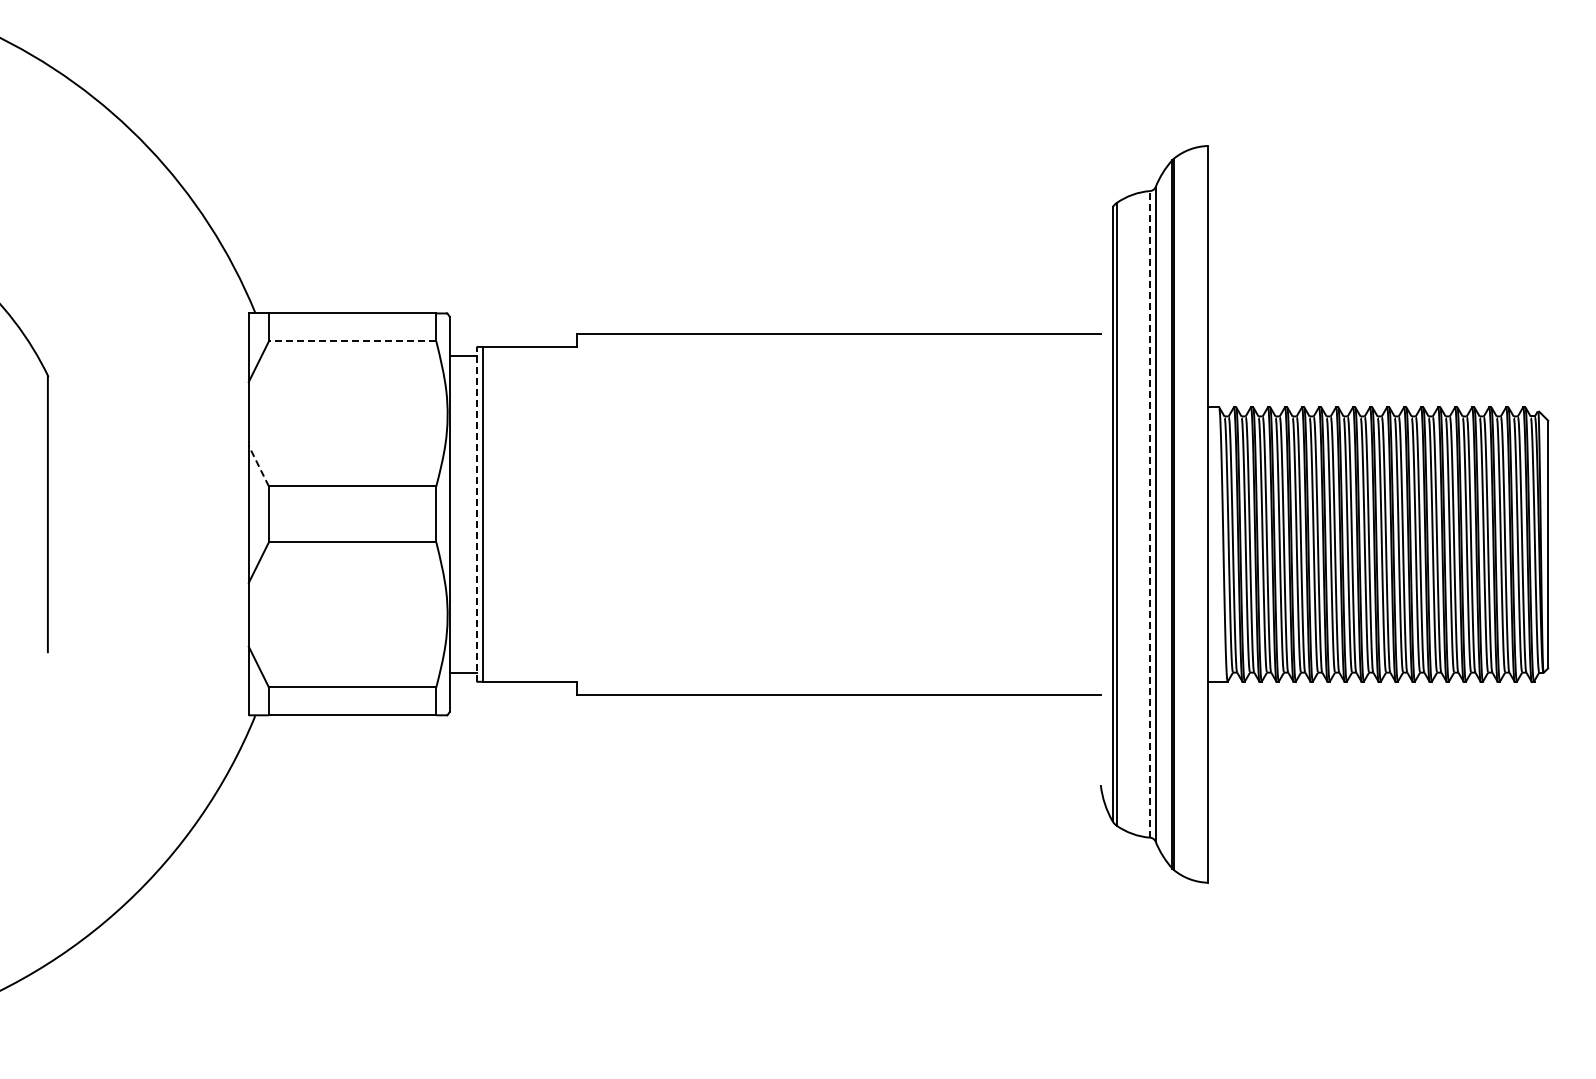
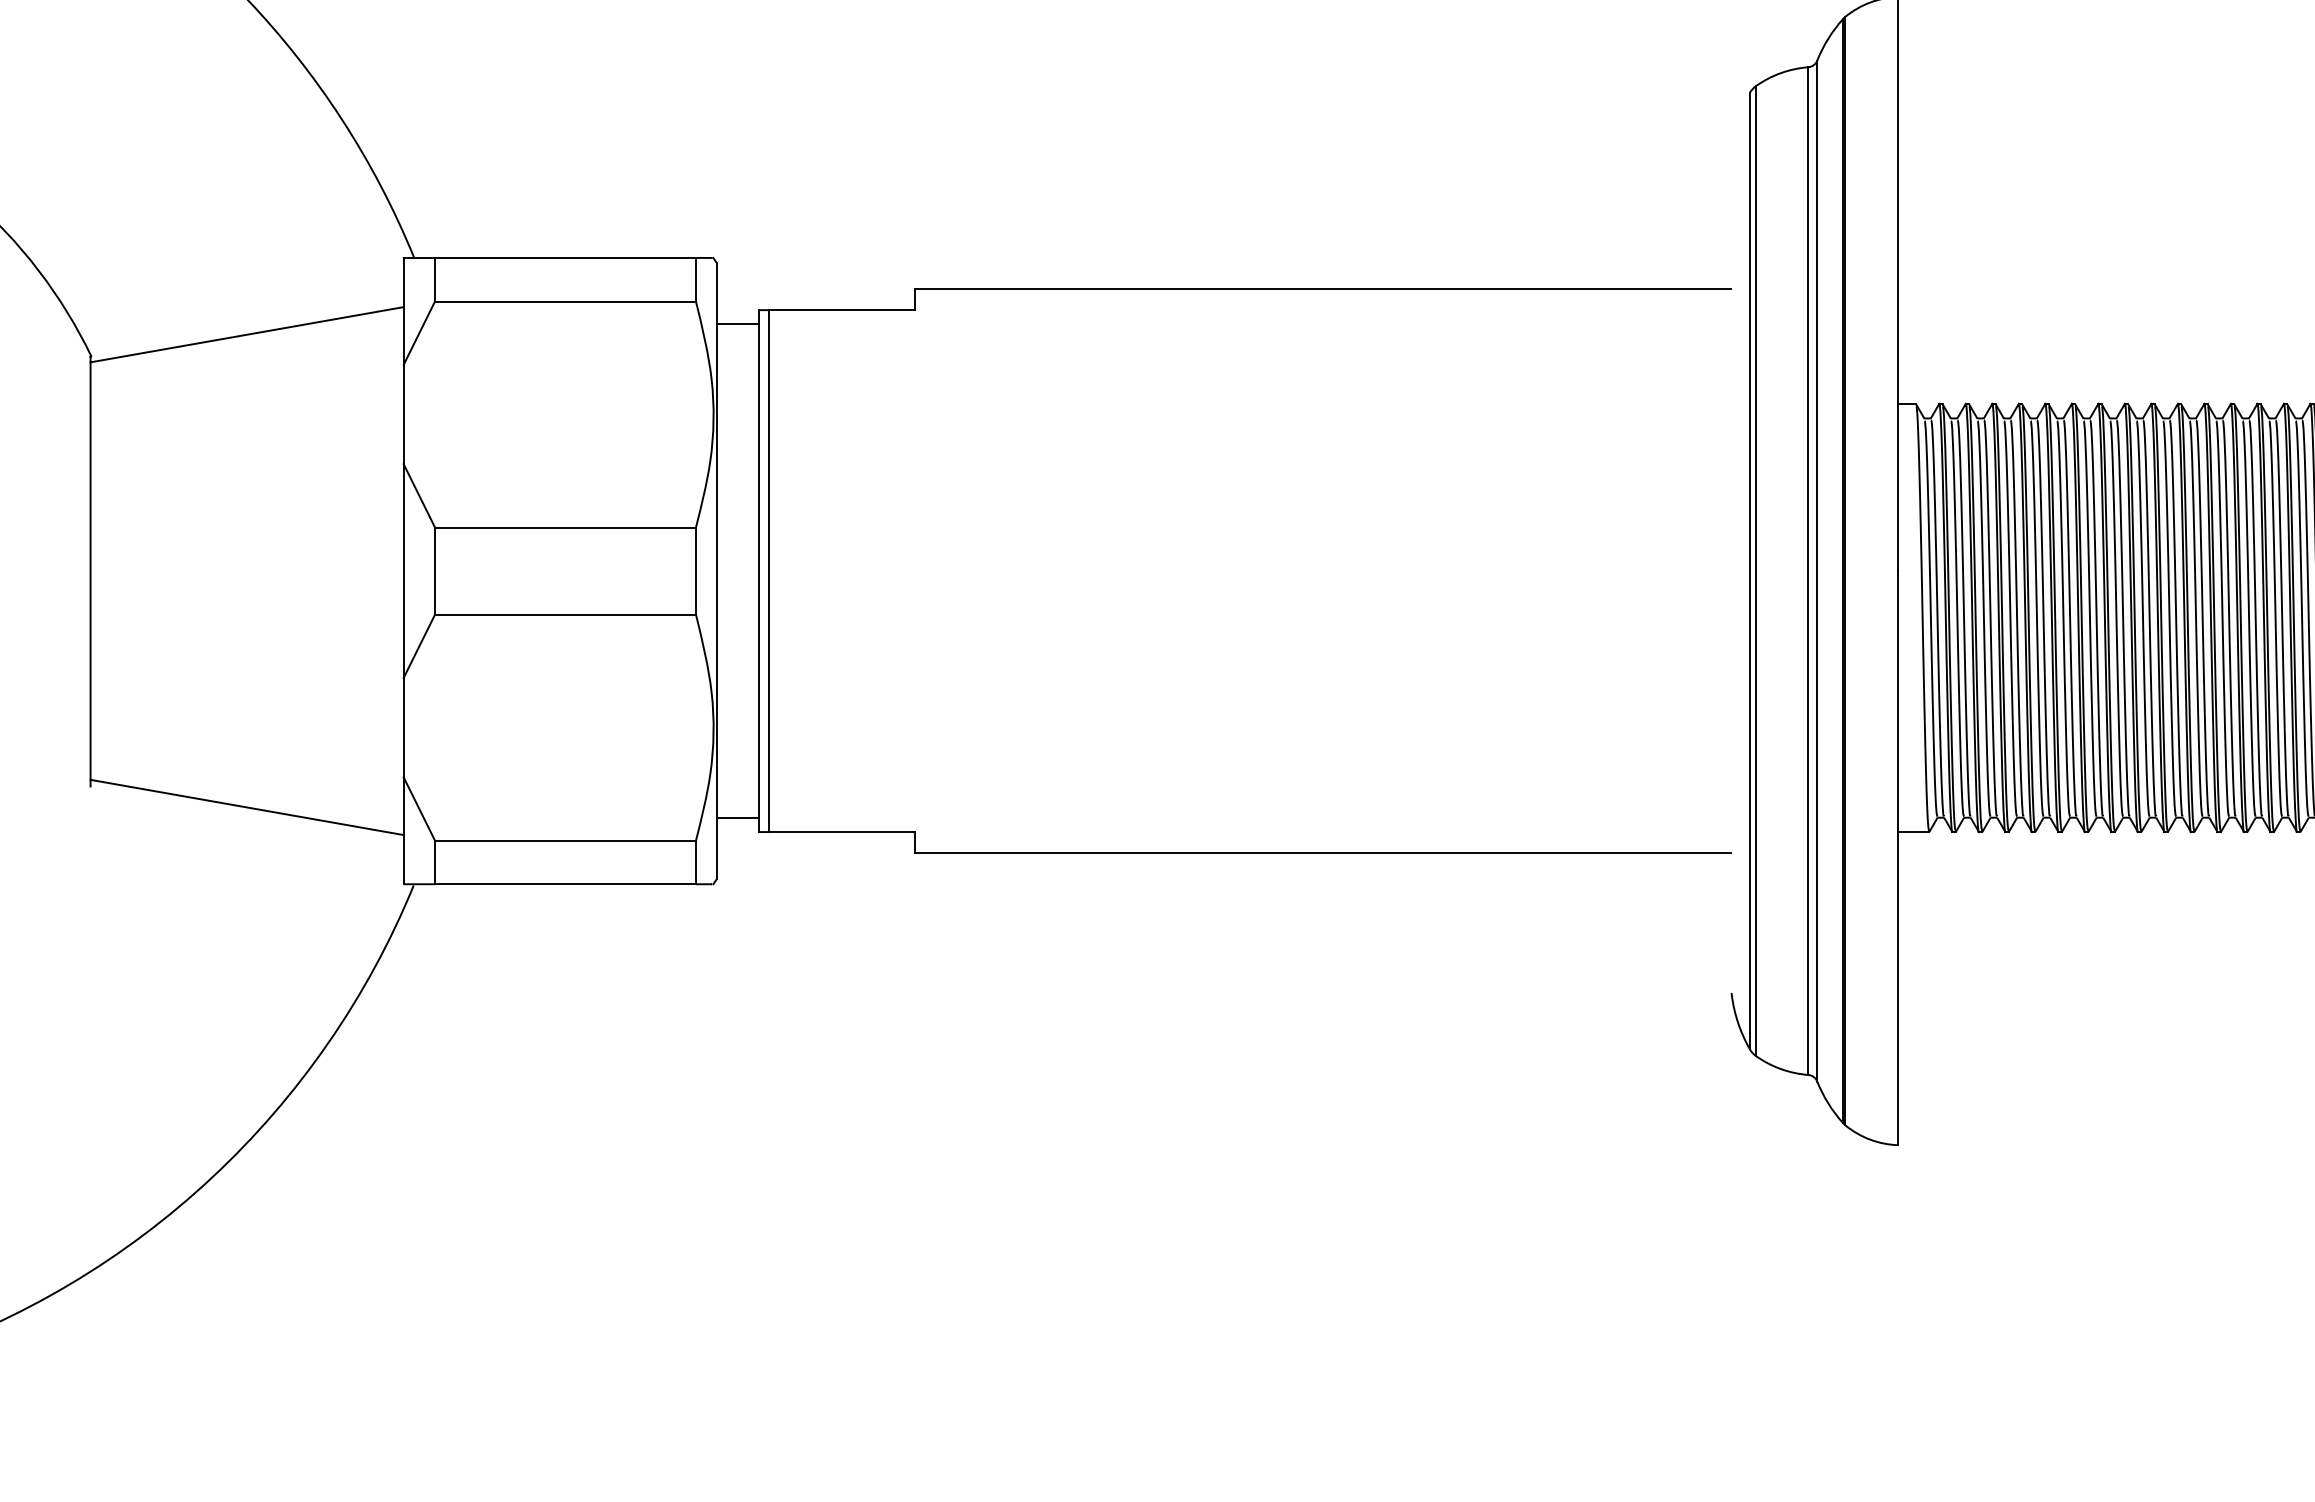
line: (352, 341) -> (565, 301), dashed -> solid
line: (147, 362) -> (245, 334), added
line: (258, 466) -> (418, 496), dashed -> solid
line: (476, 513) -> (758, 569), dashed -> solid
line: (1150, 513) -> (1808, 569), dashed -> solid
line: (147, 665) -> (245, 806), added

